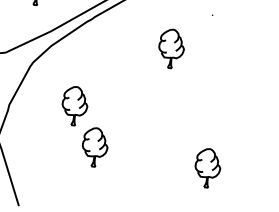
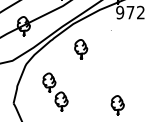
part: (172, 49) -> (81, 49), moved

